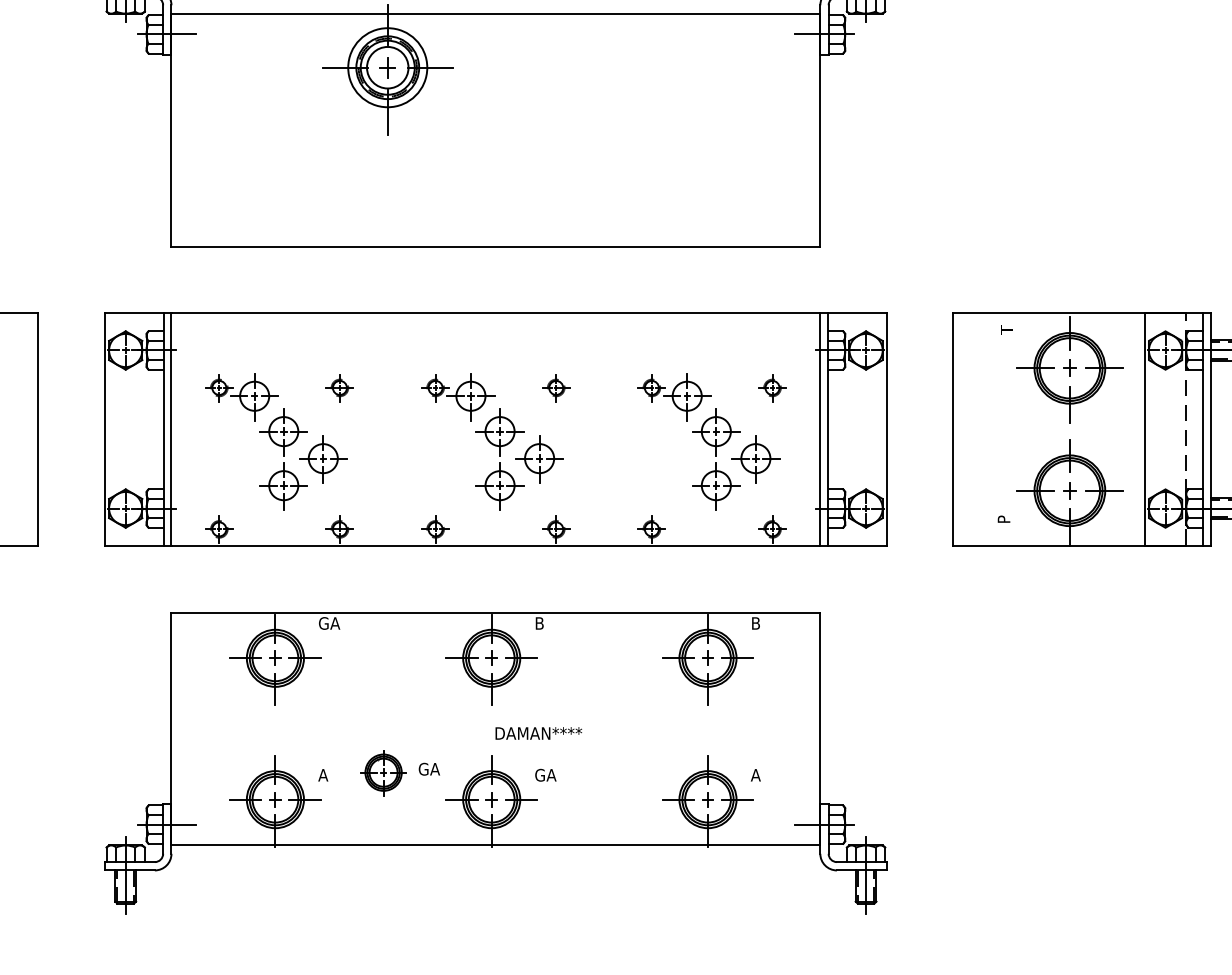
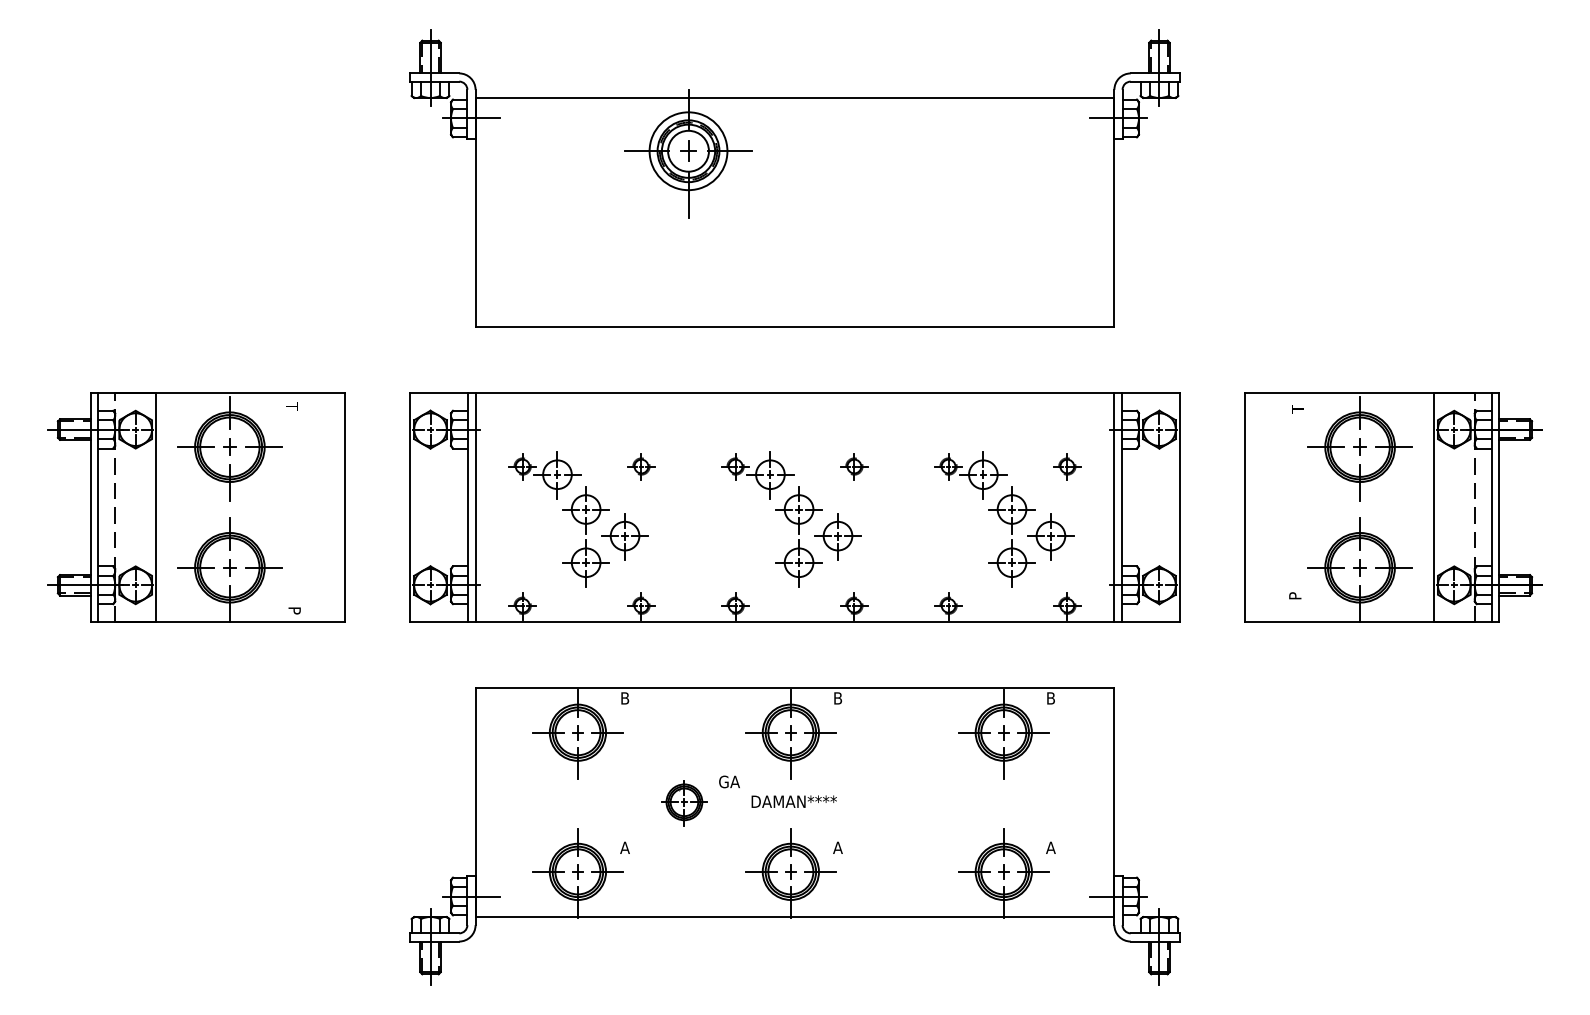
text: (328, 623) -> (630, 698), GA -> B
text: (538, 733) -> (793, 801), moved
text: (429, 768) -> (729, 781), moved
part: (383, 773) -> (684, 803), moved
text: (545, 774) -> (843, 847), GA -> A

